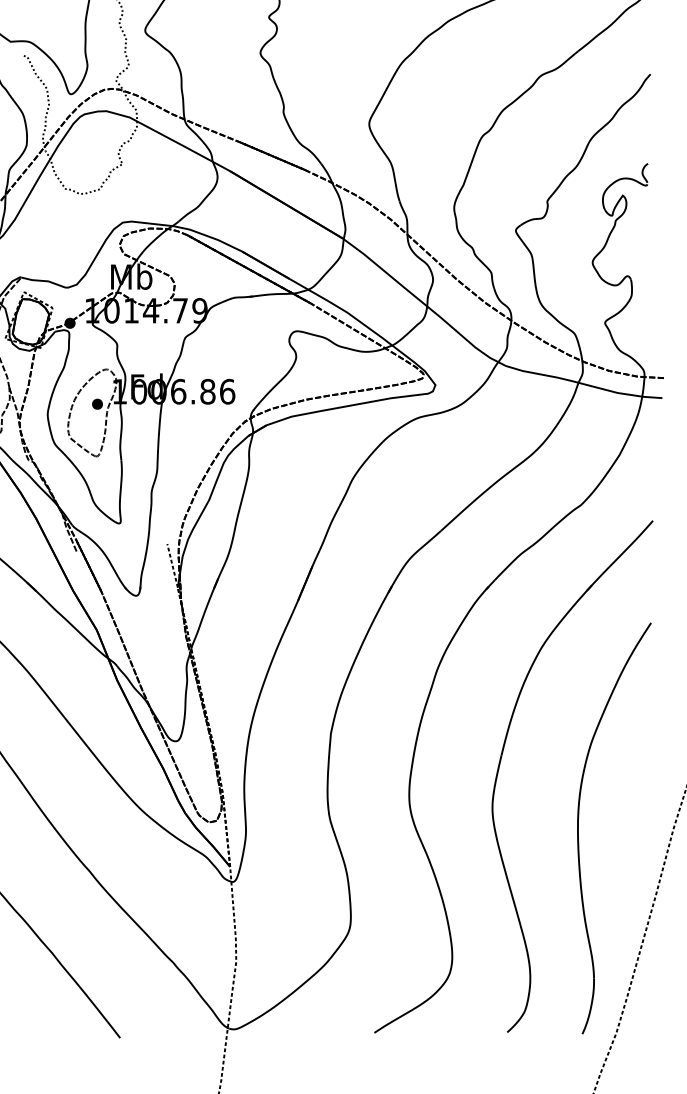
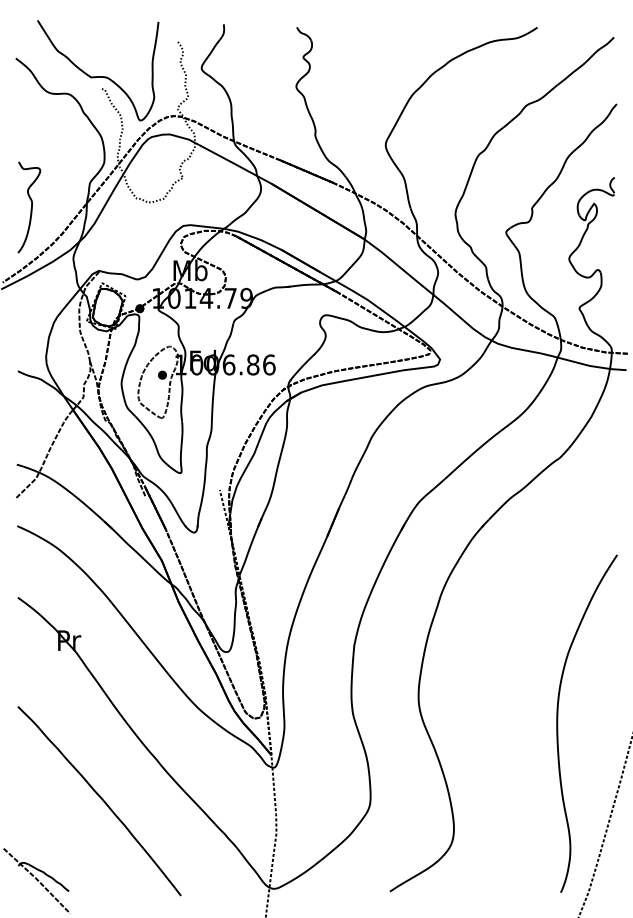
part: (502, 756) -> (495, 664), removed

